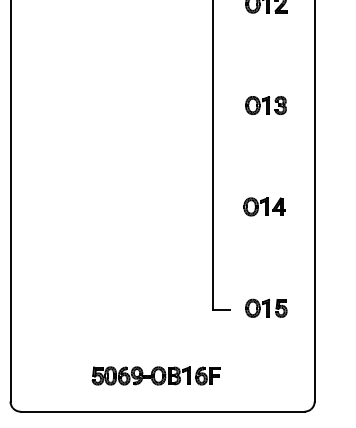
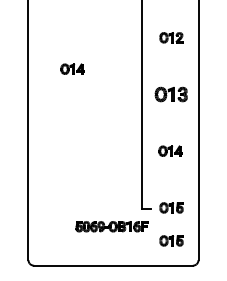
part: (89, 58) -> (72, 68), added
part: (266, 105) -> (171, 94), size x1.4
part: (266, 366) -> (171, 240), added
part: (155, 375) -> (111, 226), moved

